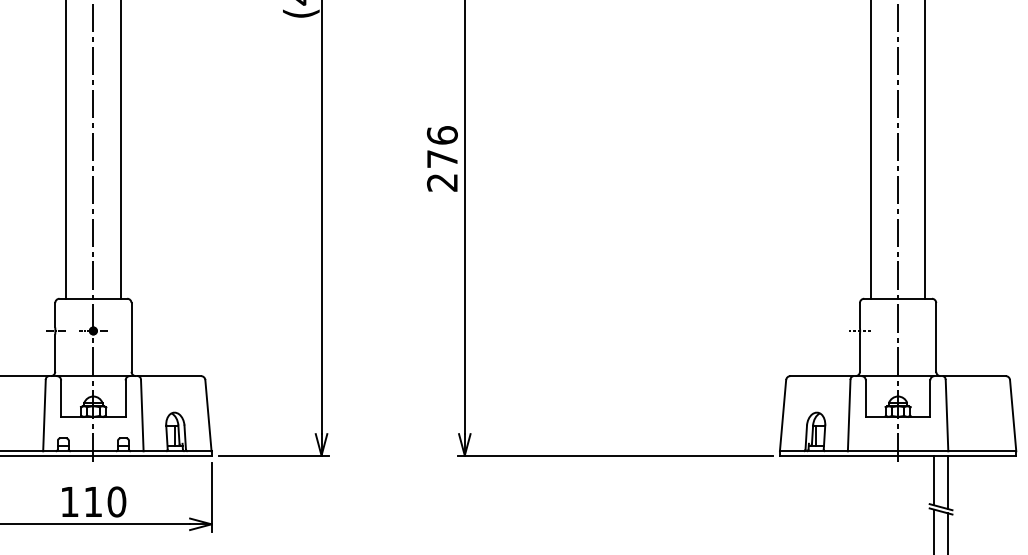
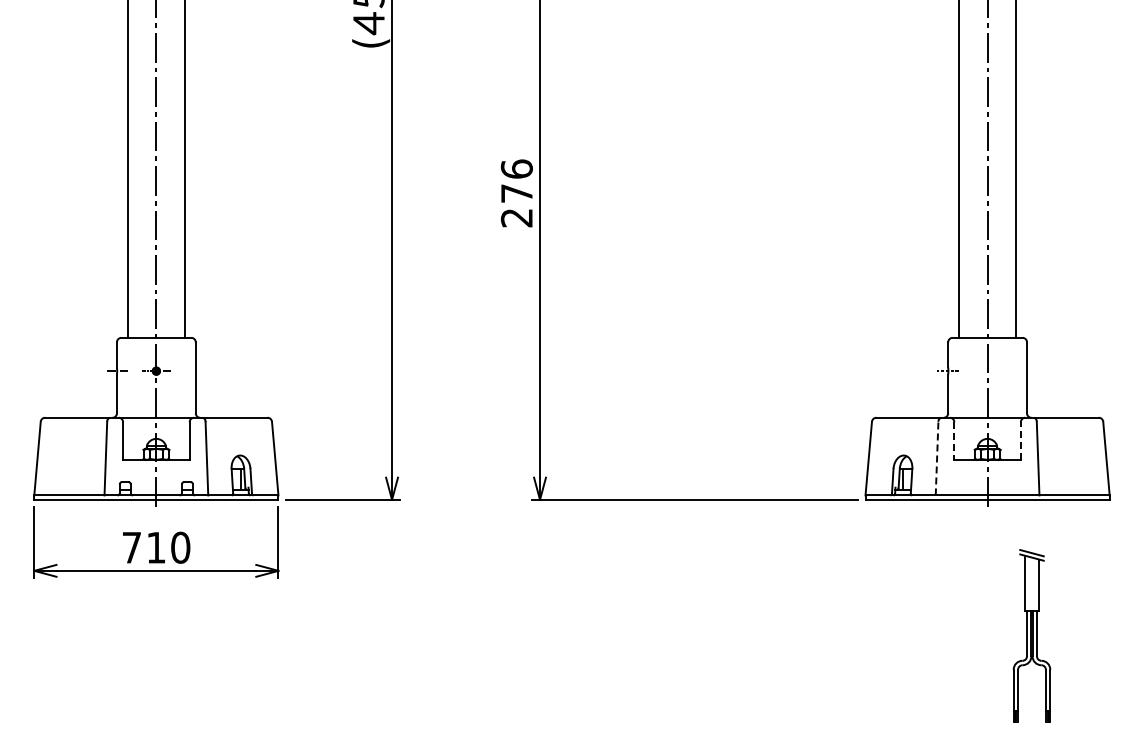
line: (866, 399) -> (954, 441), solid -> dashed
line: (929, 399) -> (1020, 441), solid -> dashed
line: (849, 415) -> (937, 458), solid -> dashed
line: (933, 480) -> (1024, 525), removed
line: (948, 482) -> (1039, 527), removed
text: (69, 501) -> (131, 547), 110 -> 710

